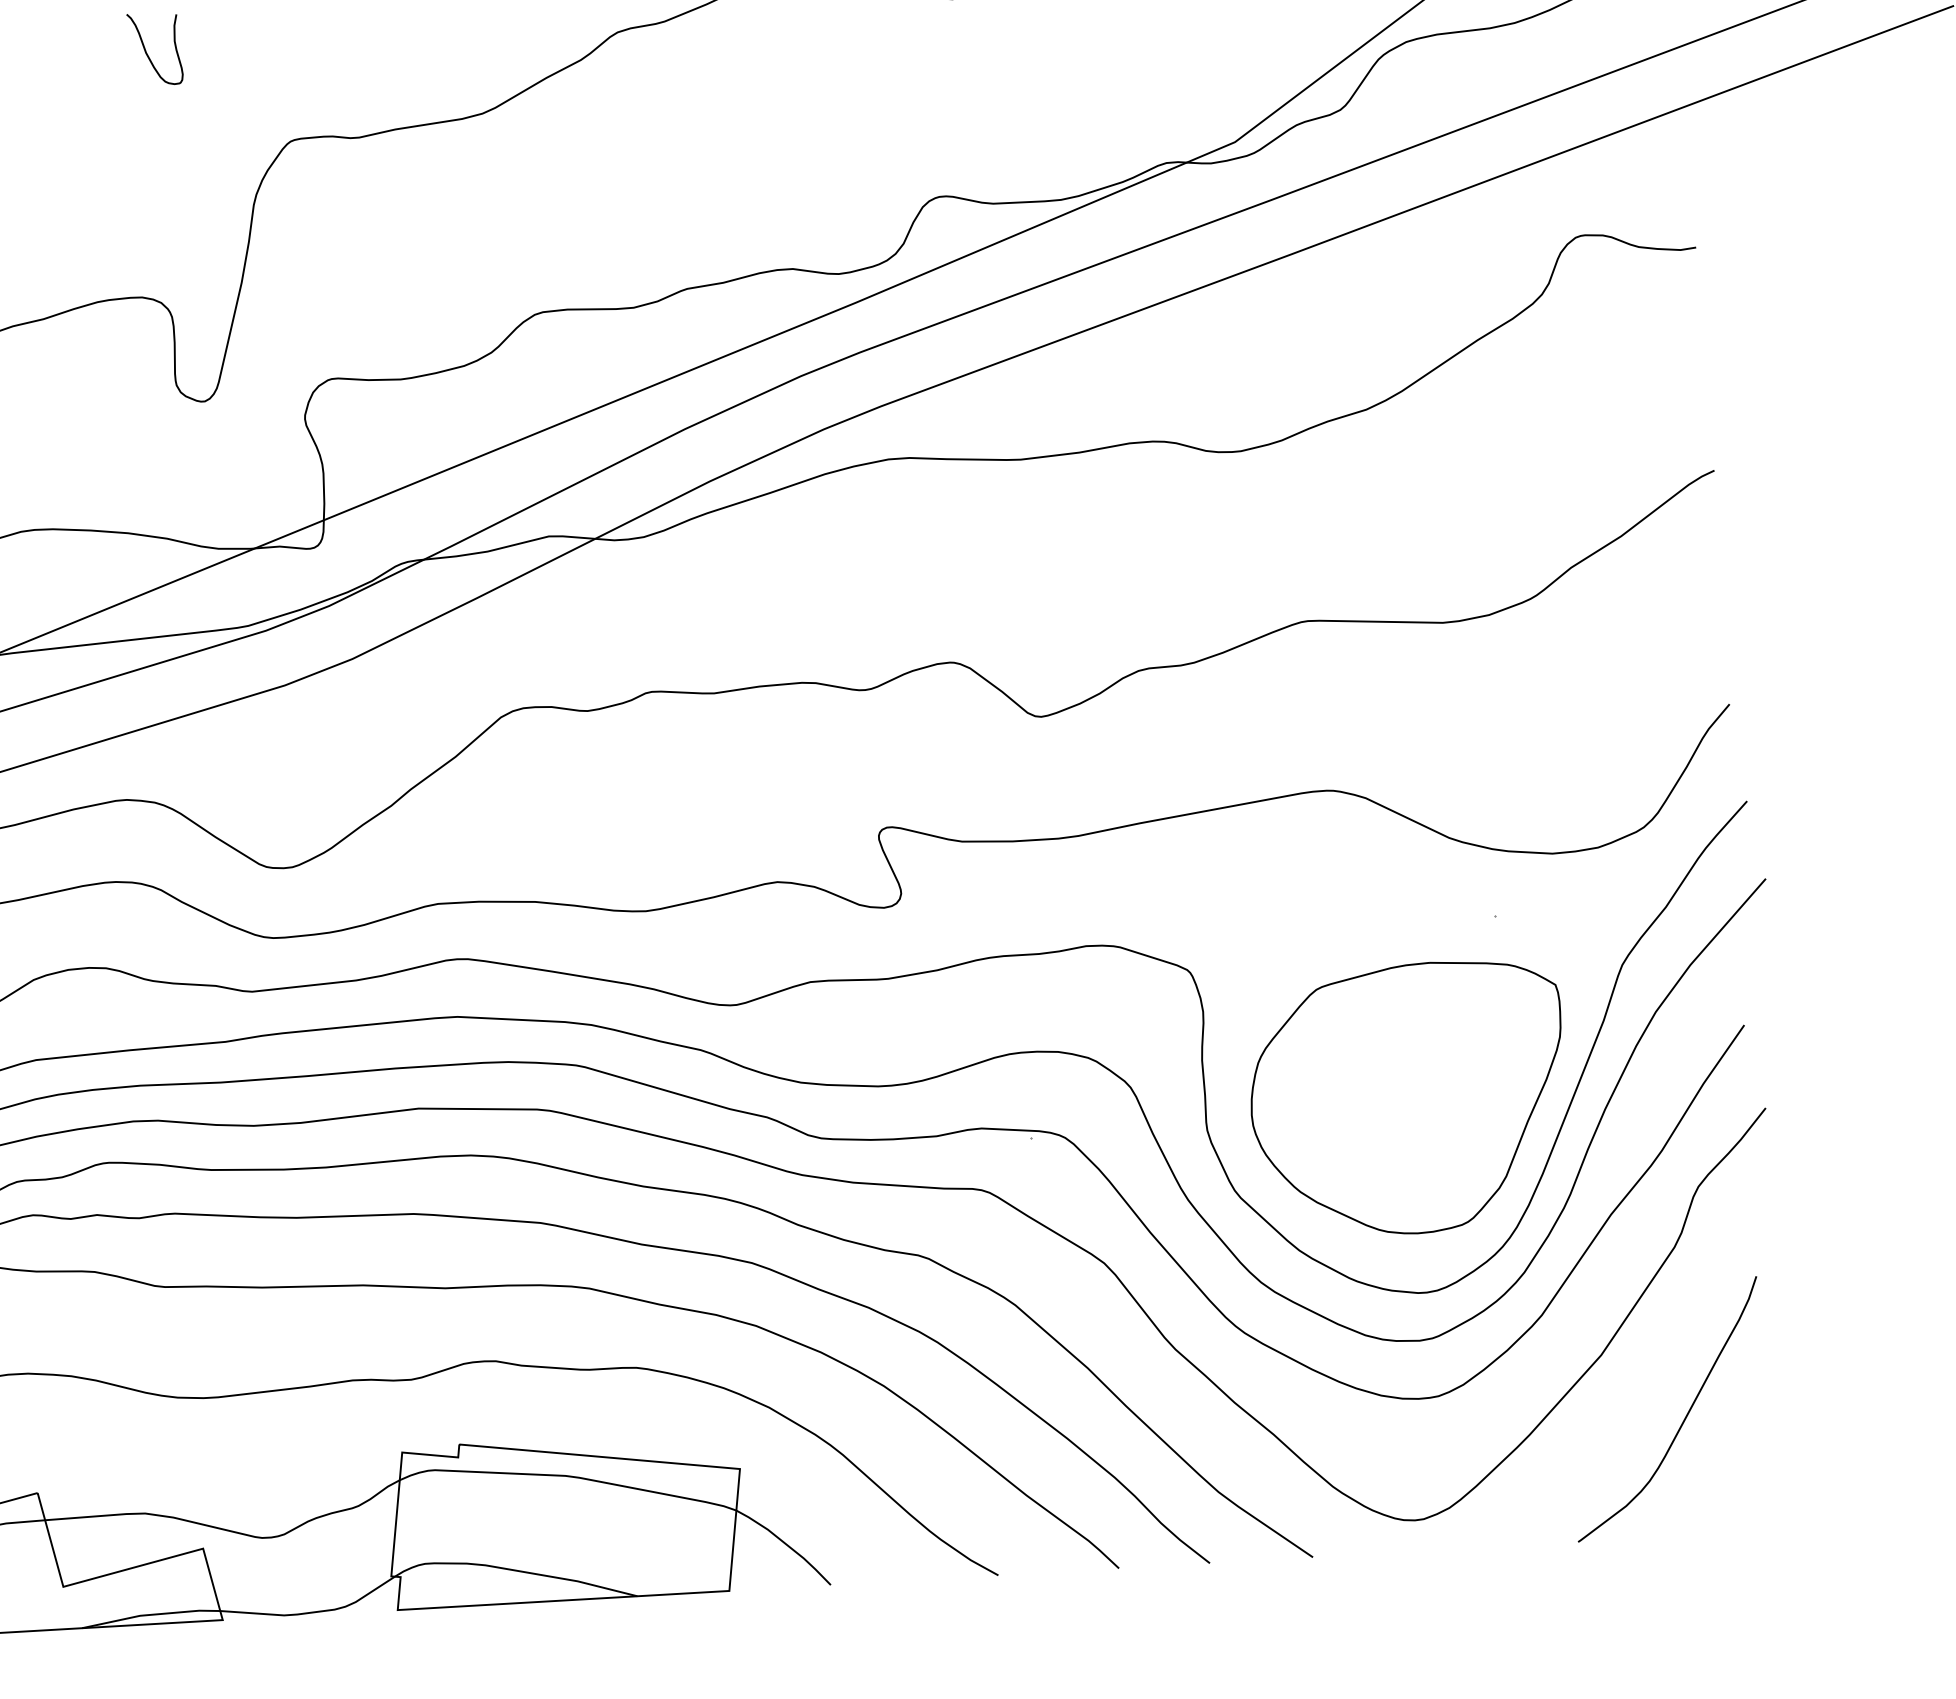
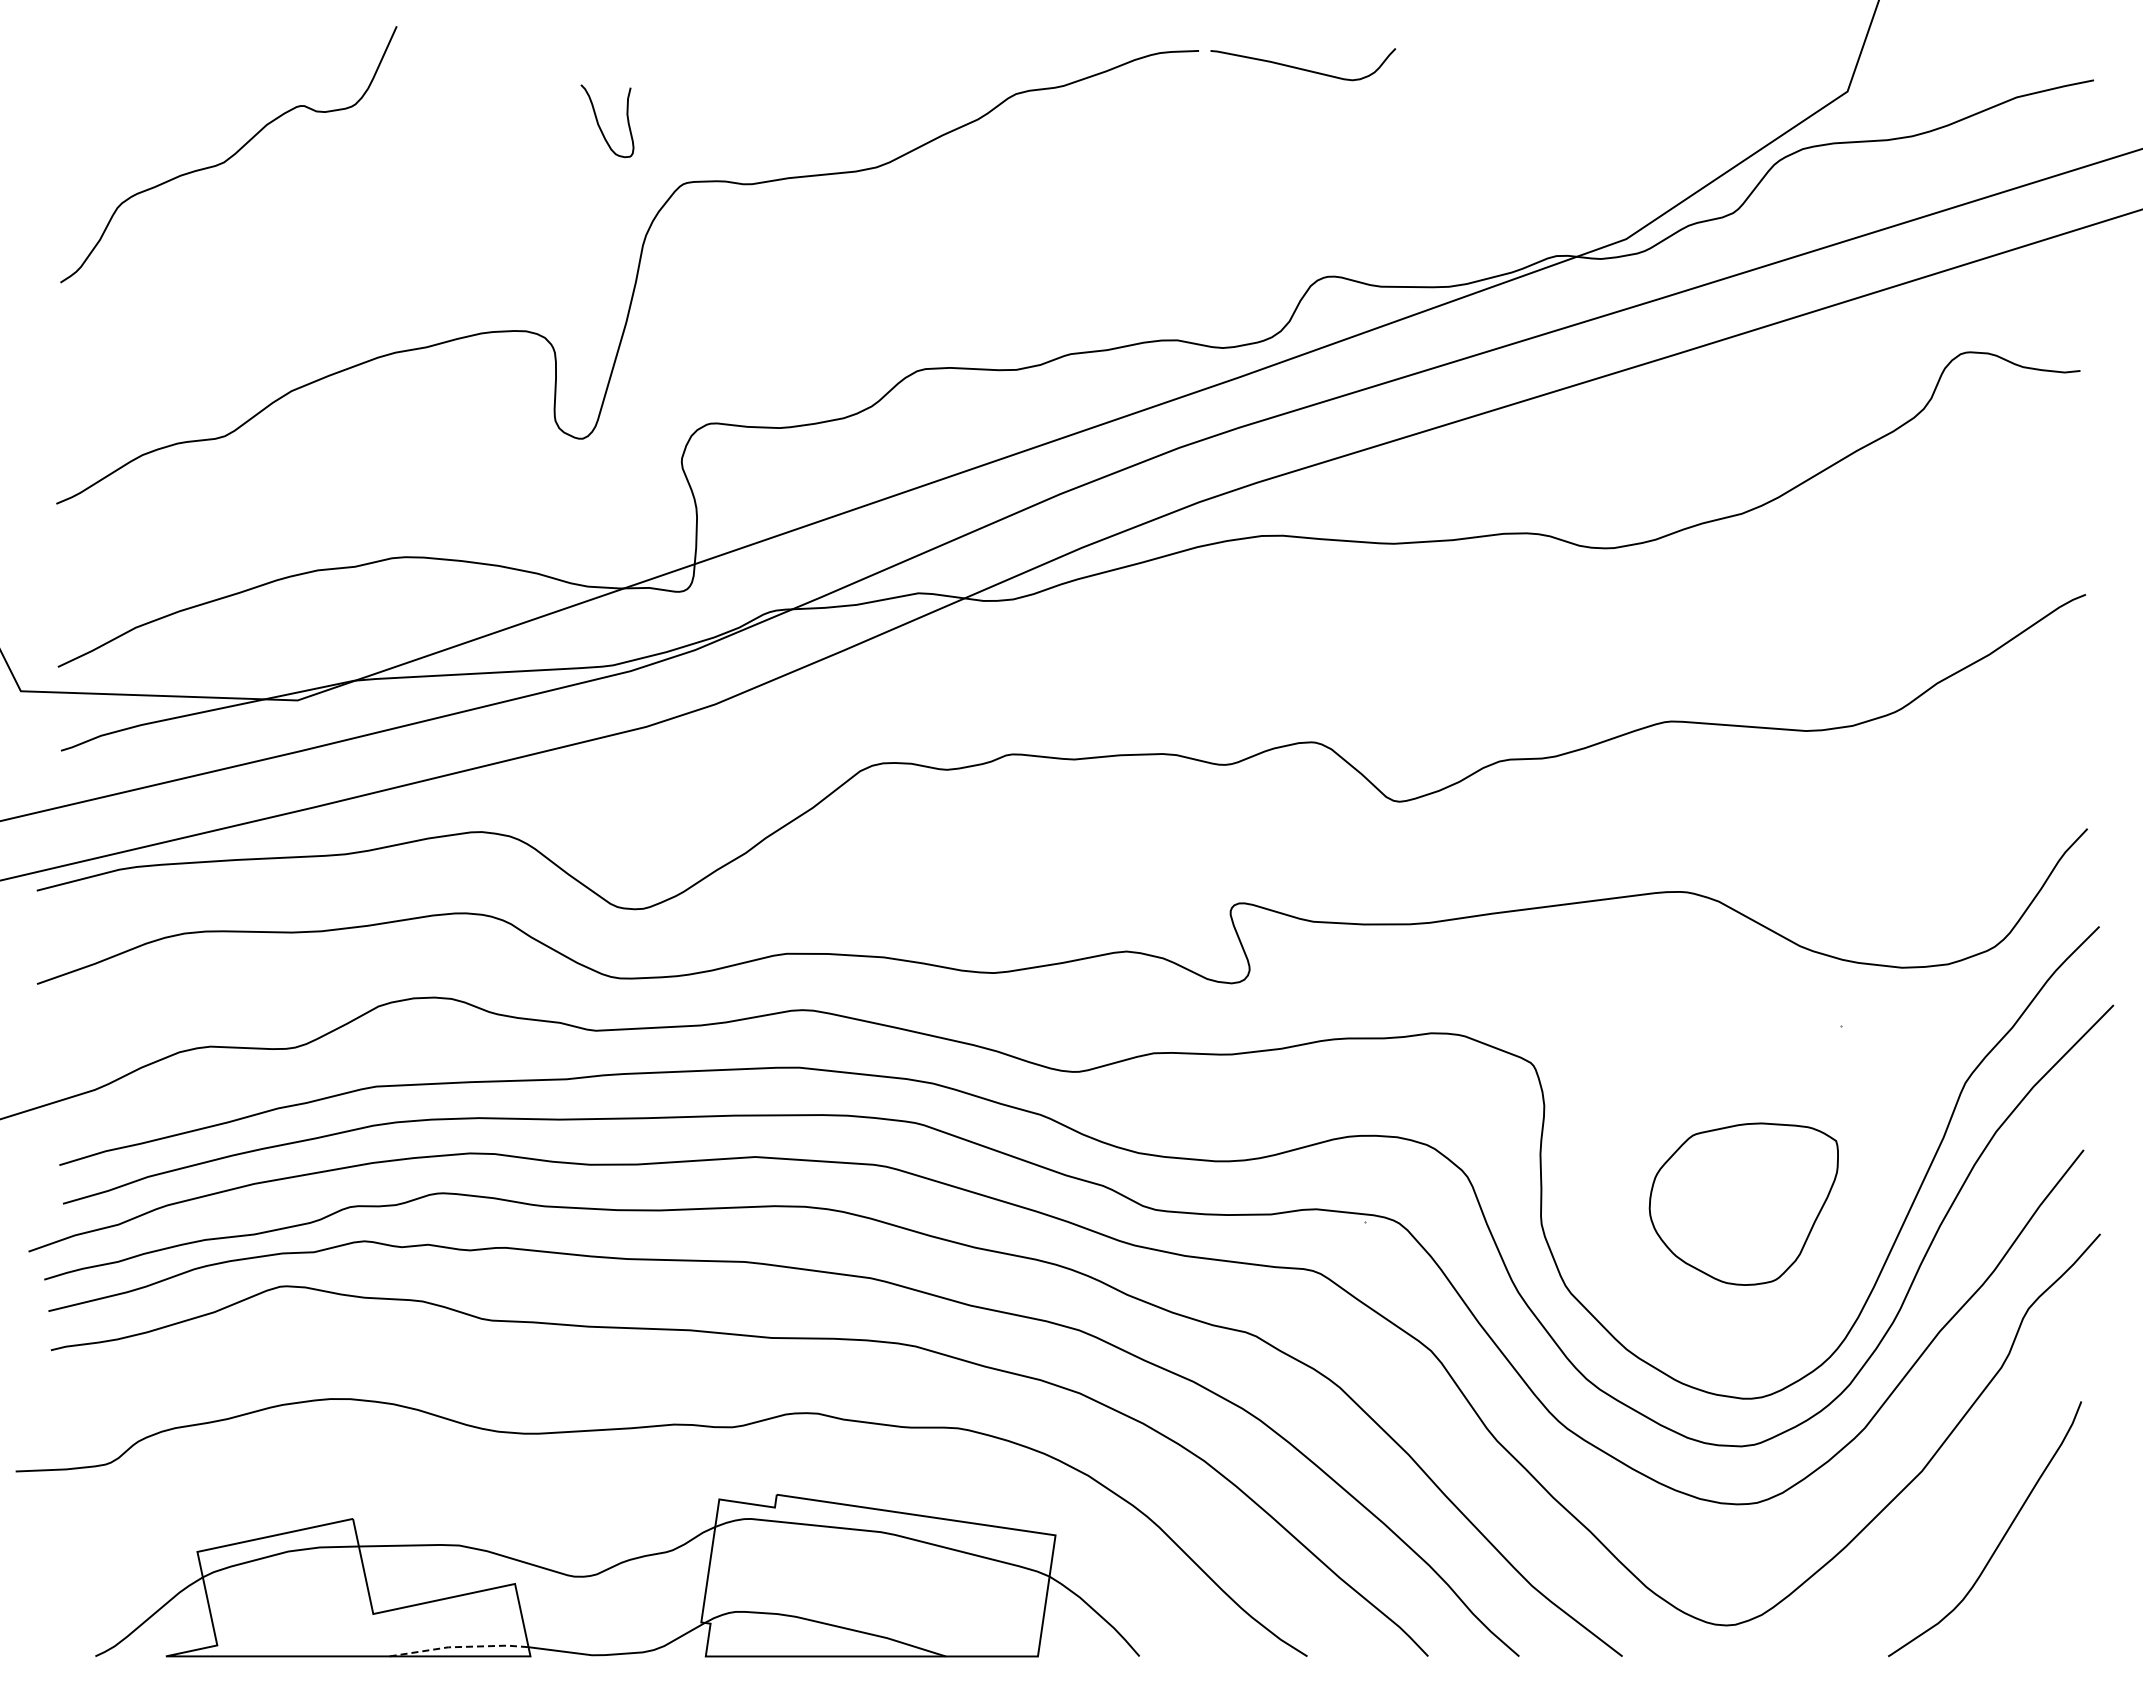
curve: (147, 52) -> (599, 124), moved
part: (1407, 1098) -> (1743, 1203), size x0.6
line: (151, 1615) -> (459, 1647), solid -> dashed

